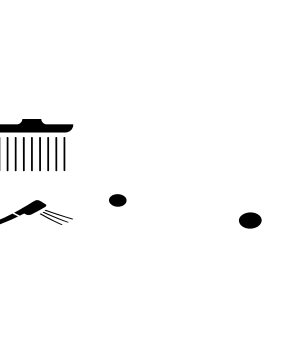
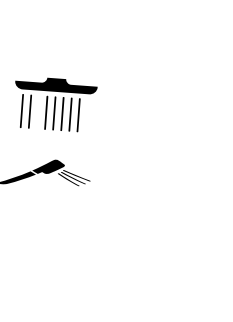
fill: (15, 153) -> (37, 111), removed
fill: (64, 153) -> (86, 115), removed
part: (117, 200) -> (136, 165), removed

